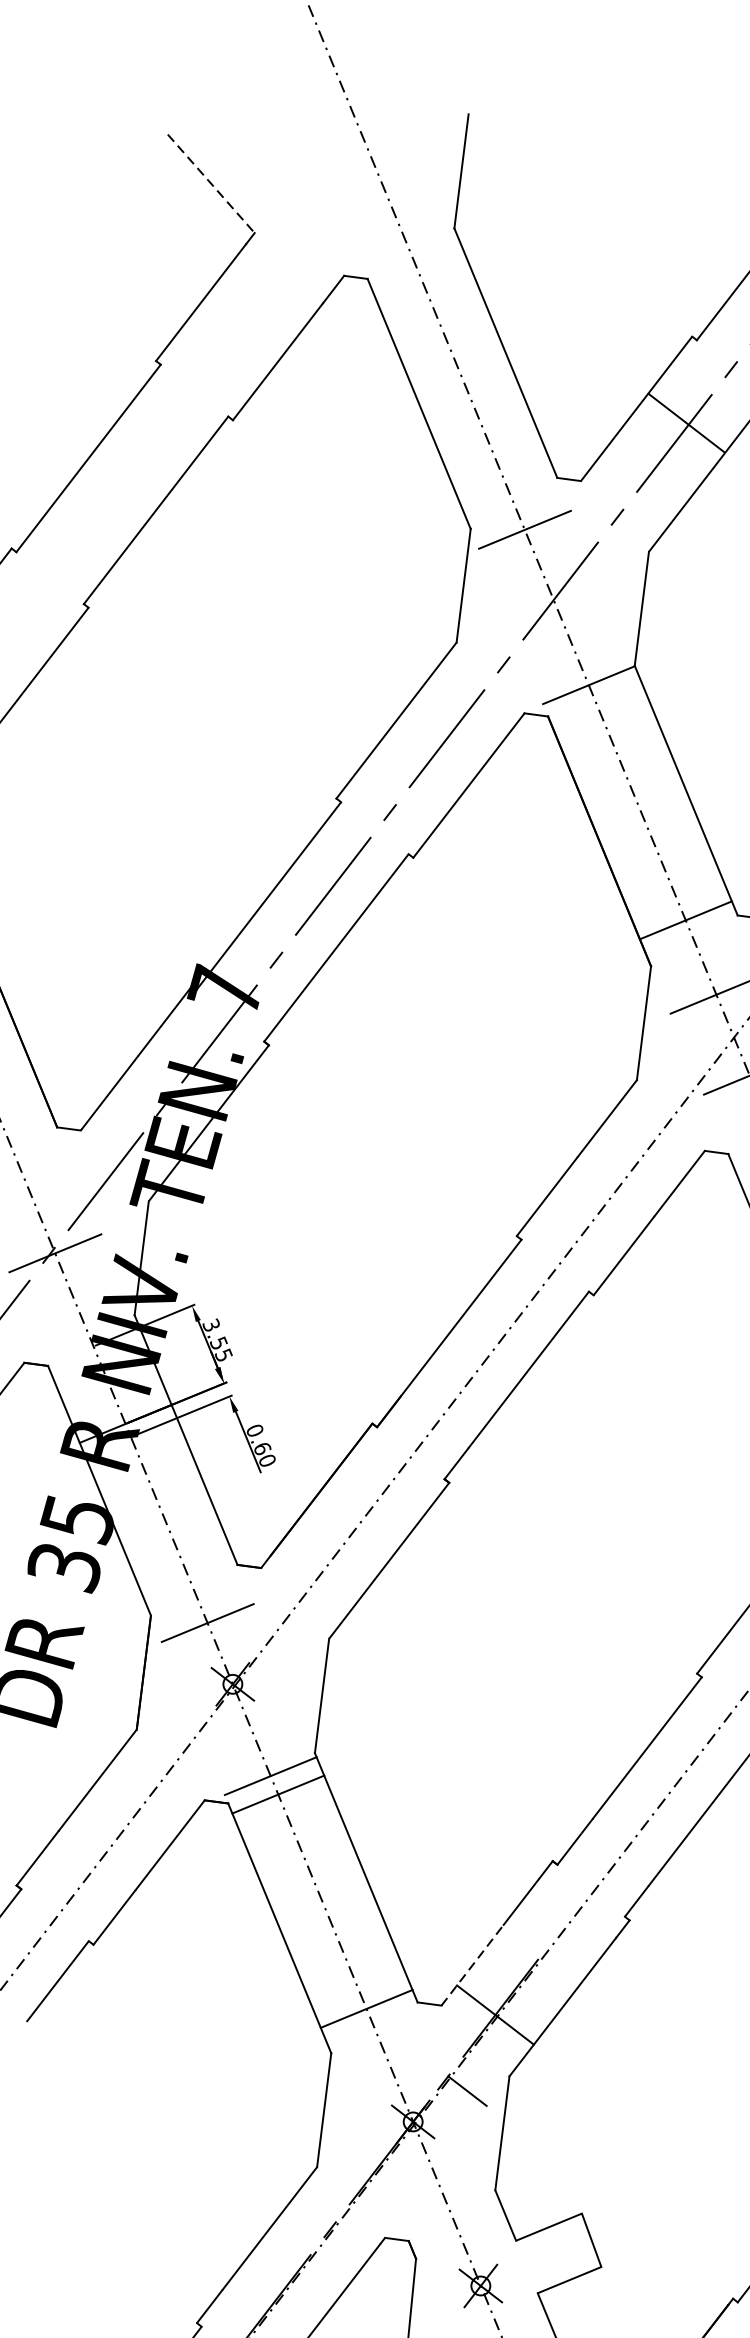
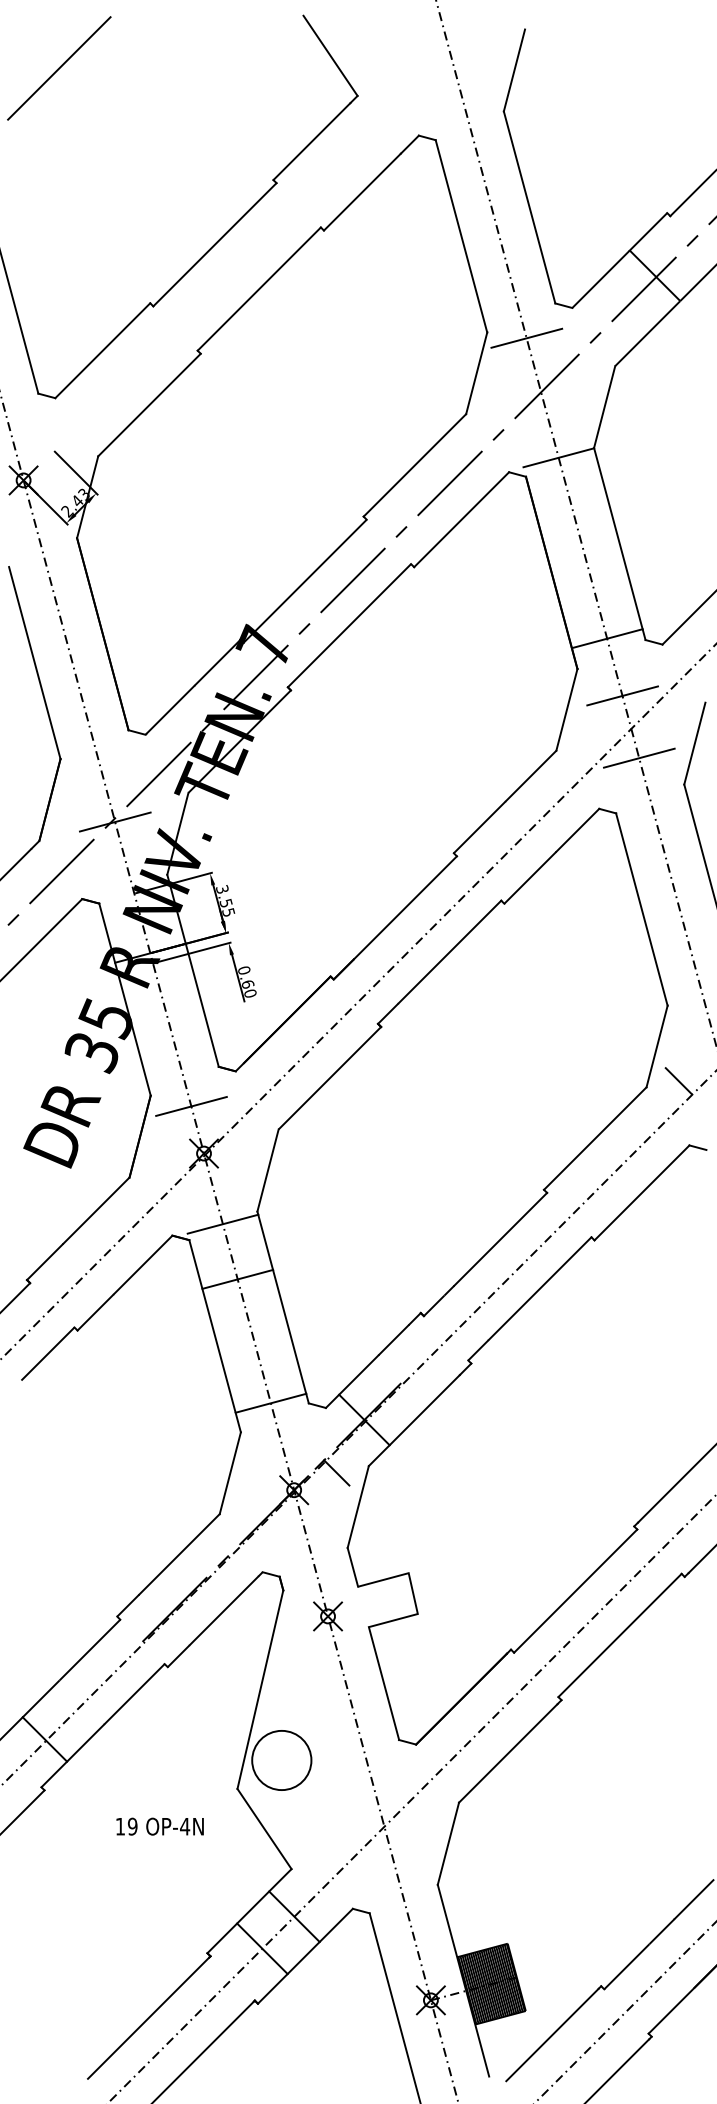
line: (211, 184) -> (330, 56), dashed -> solid
line: (277, 1793) -> (237, 1278), moved
line: (472, 1965) -> (352, 1381), dashed -> solid

